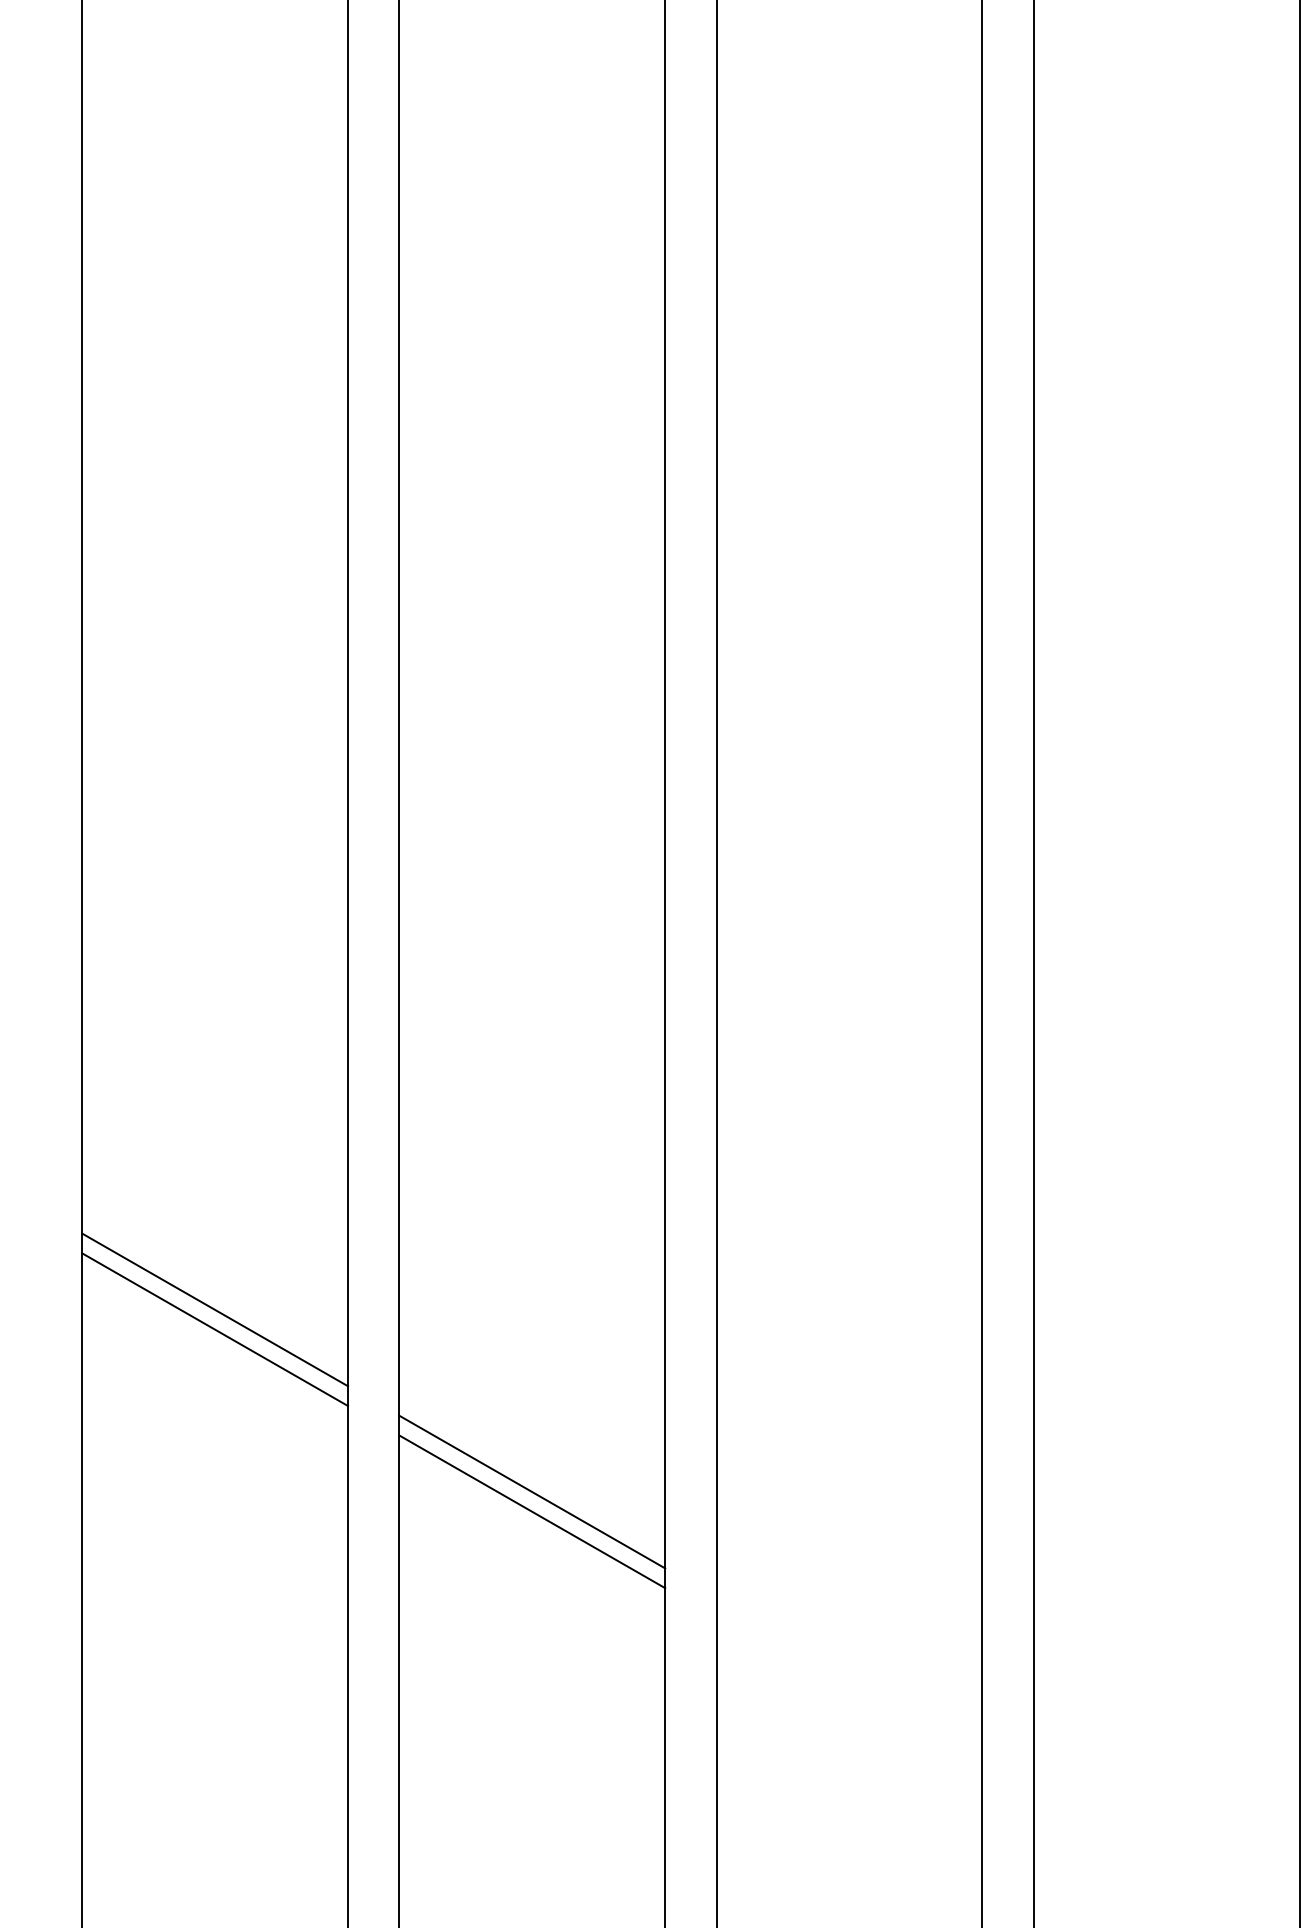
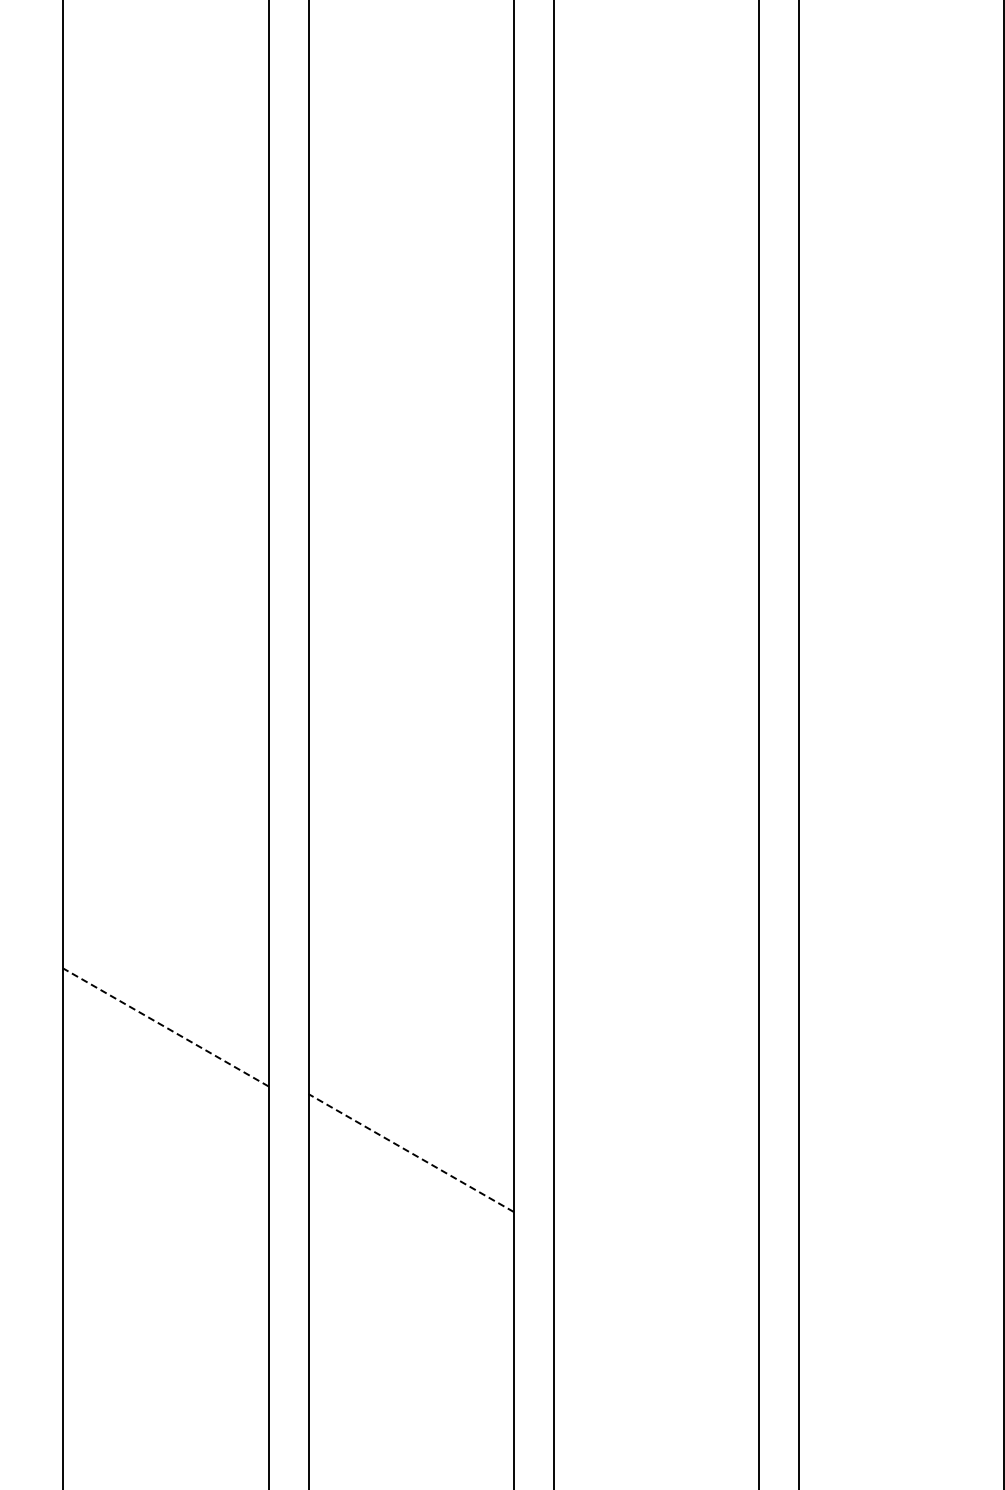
line: (214, 1310) -> (165, 1012), removed
line: (214, 1329) -> (165, 1027), solid -> dashed
line: (531, 1491) -> (410, 1152), solid -> dashed
line: (531, 1512) -> (410, 1168), removed

